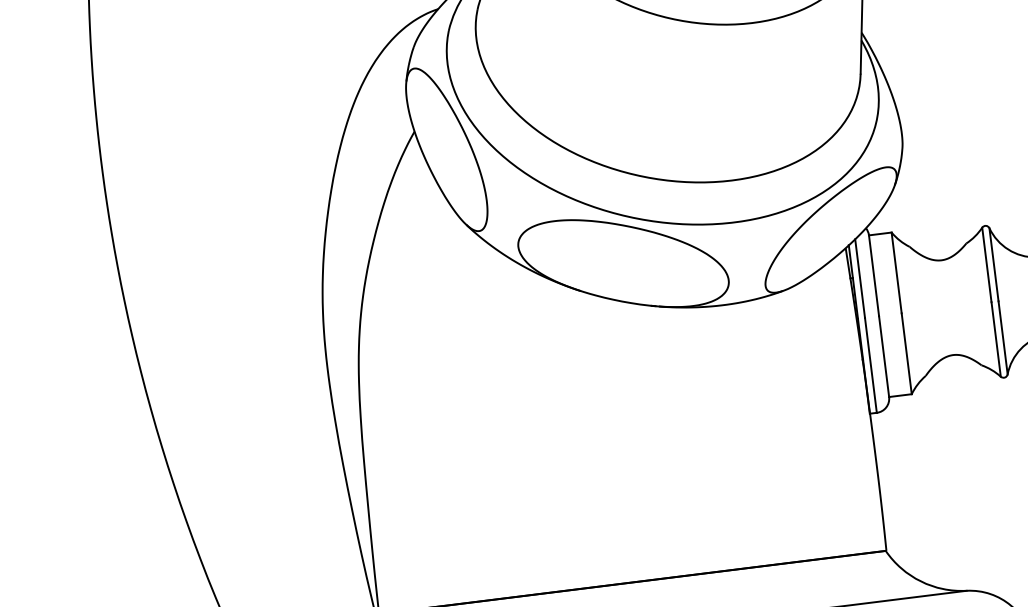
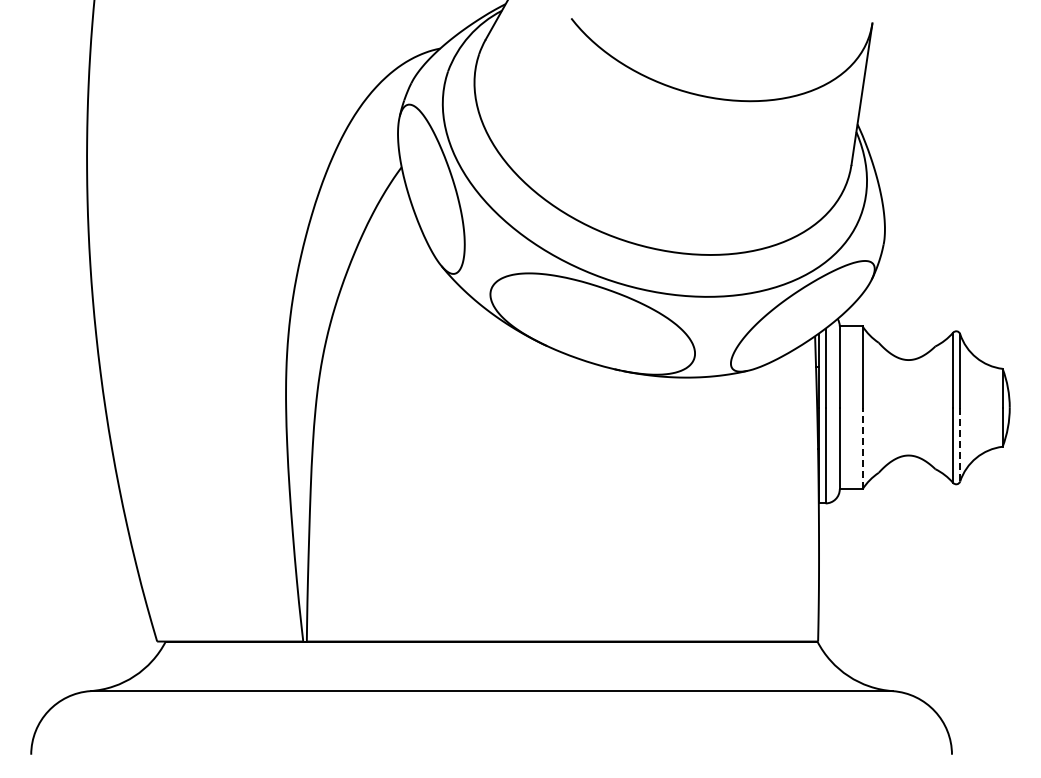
line: (1003, 337) -> (960, 444), solid -> dashed
line: (906, 353) -> (862, 448), solid -> dashed

